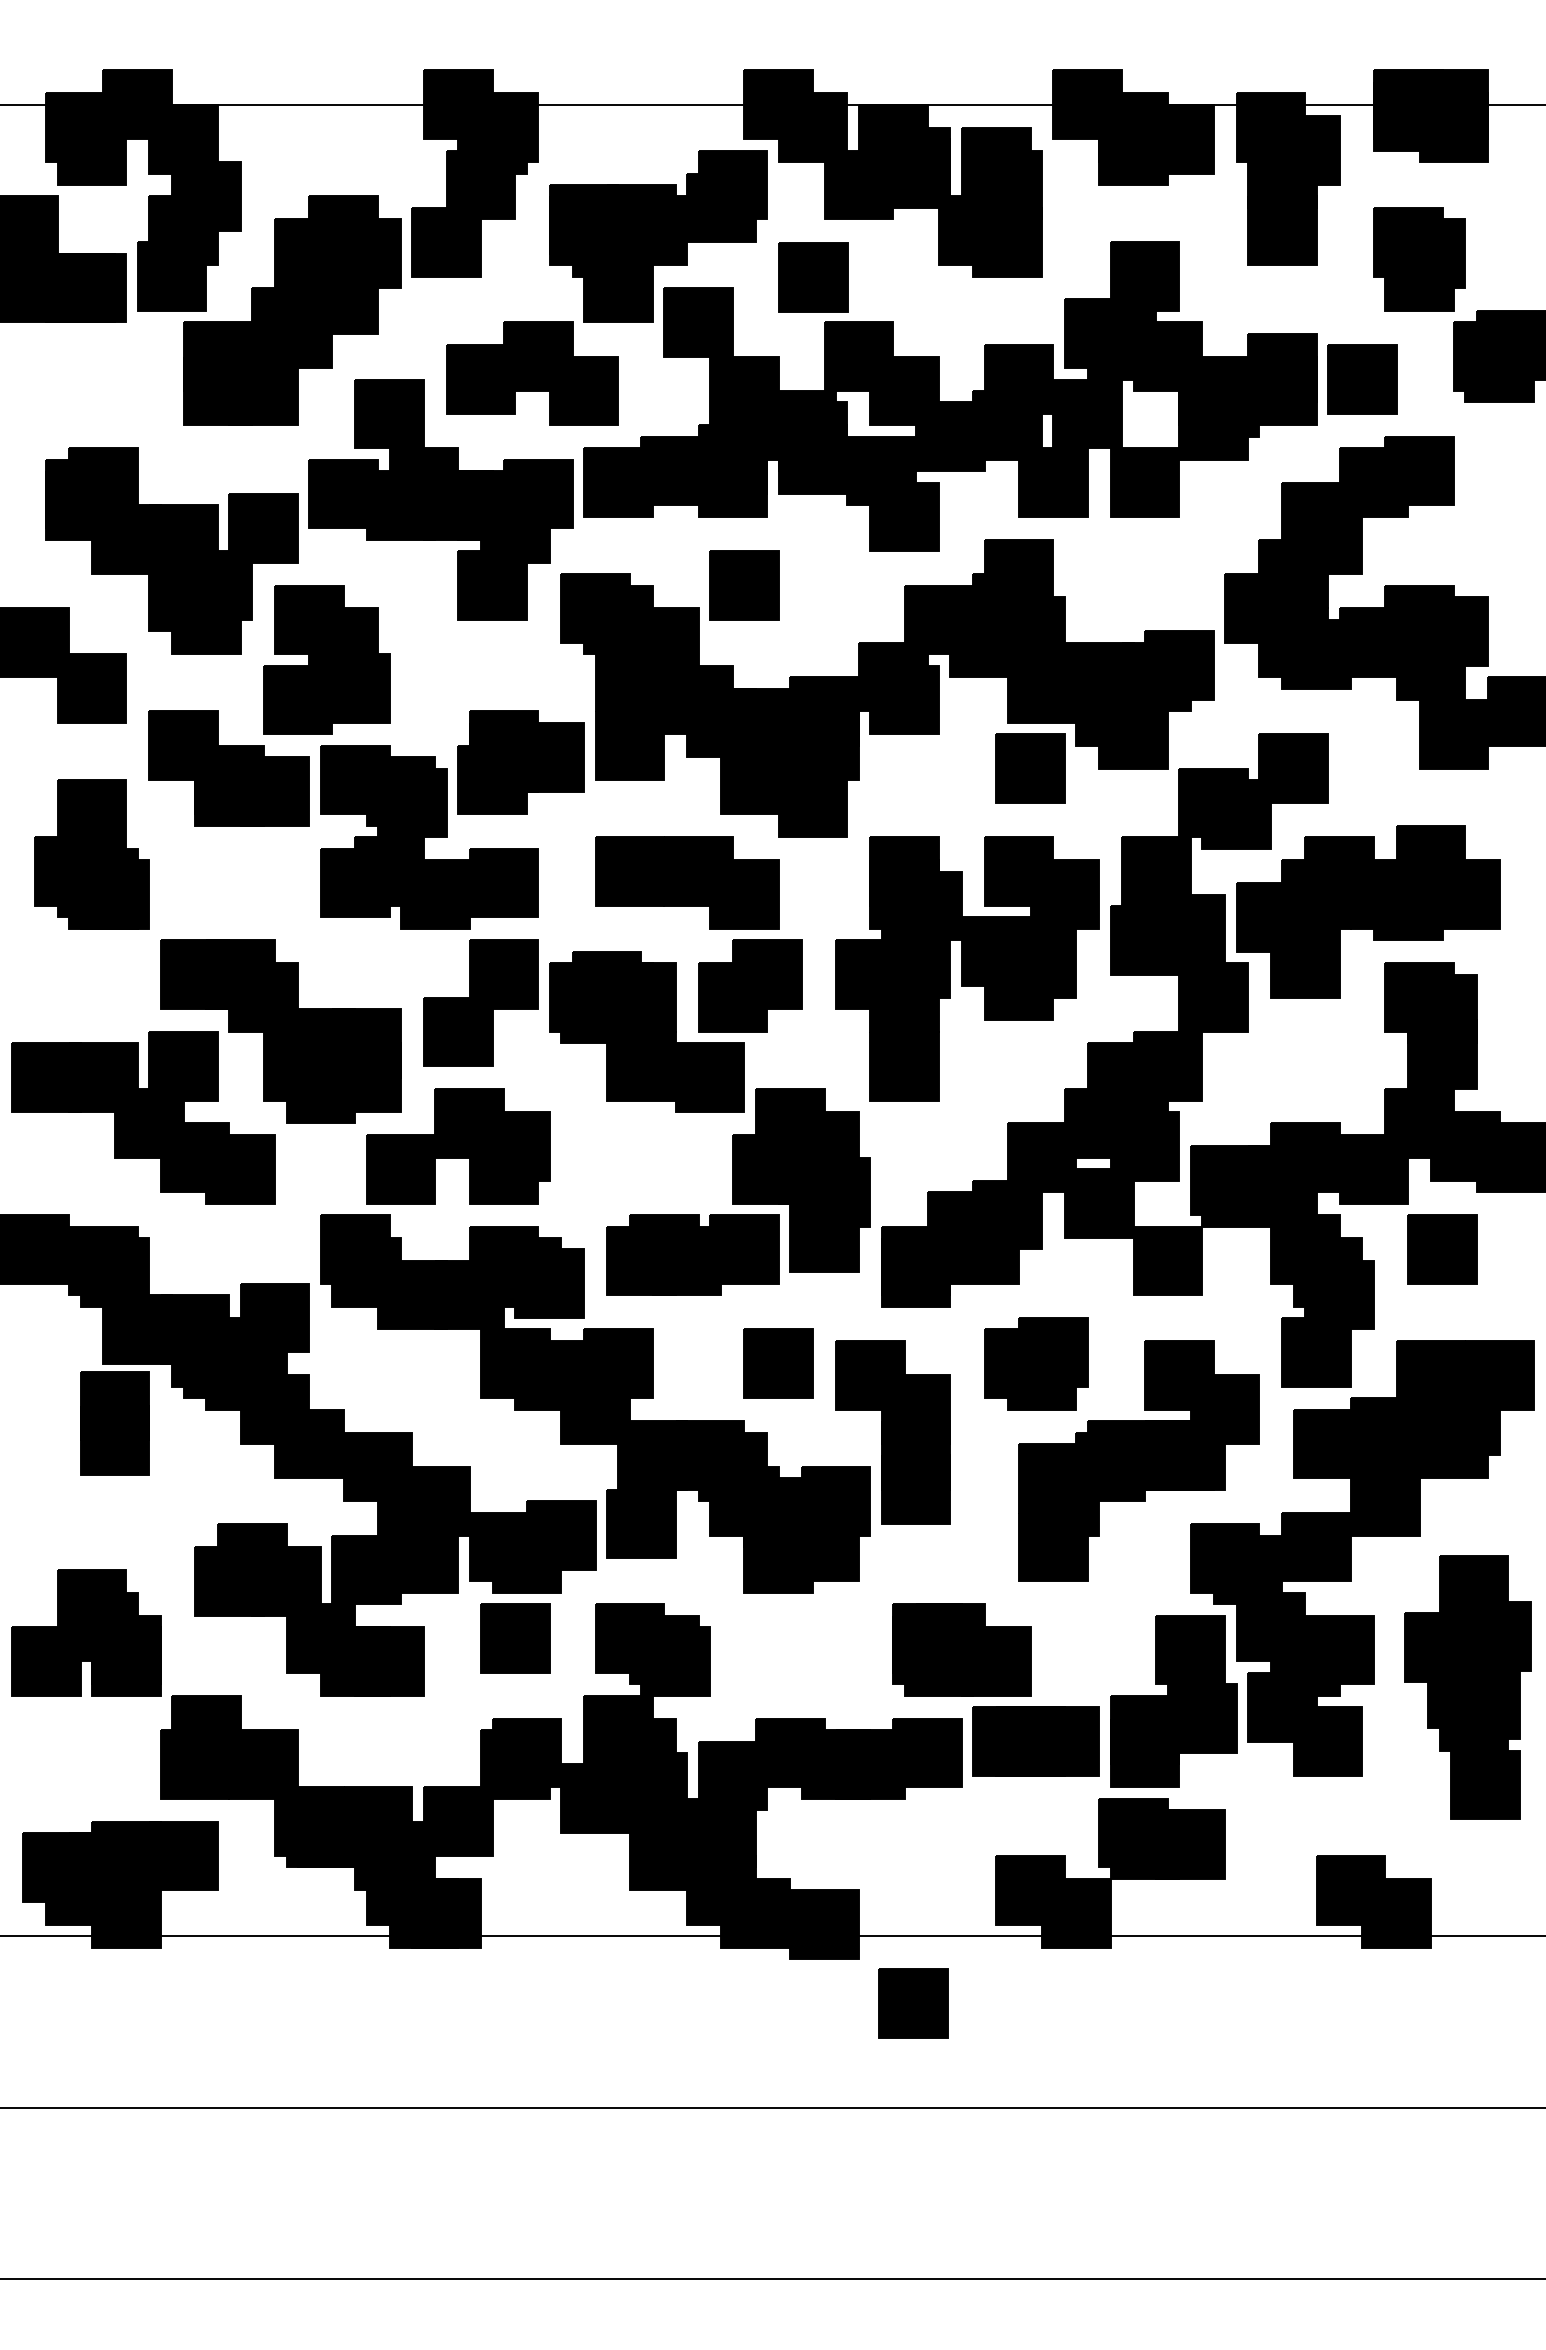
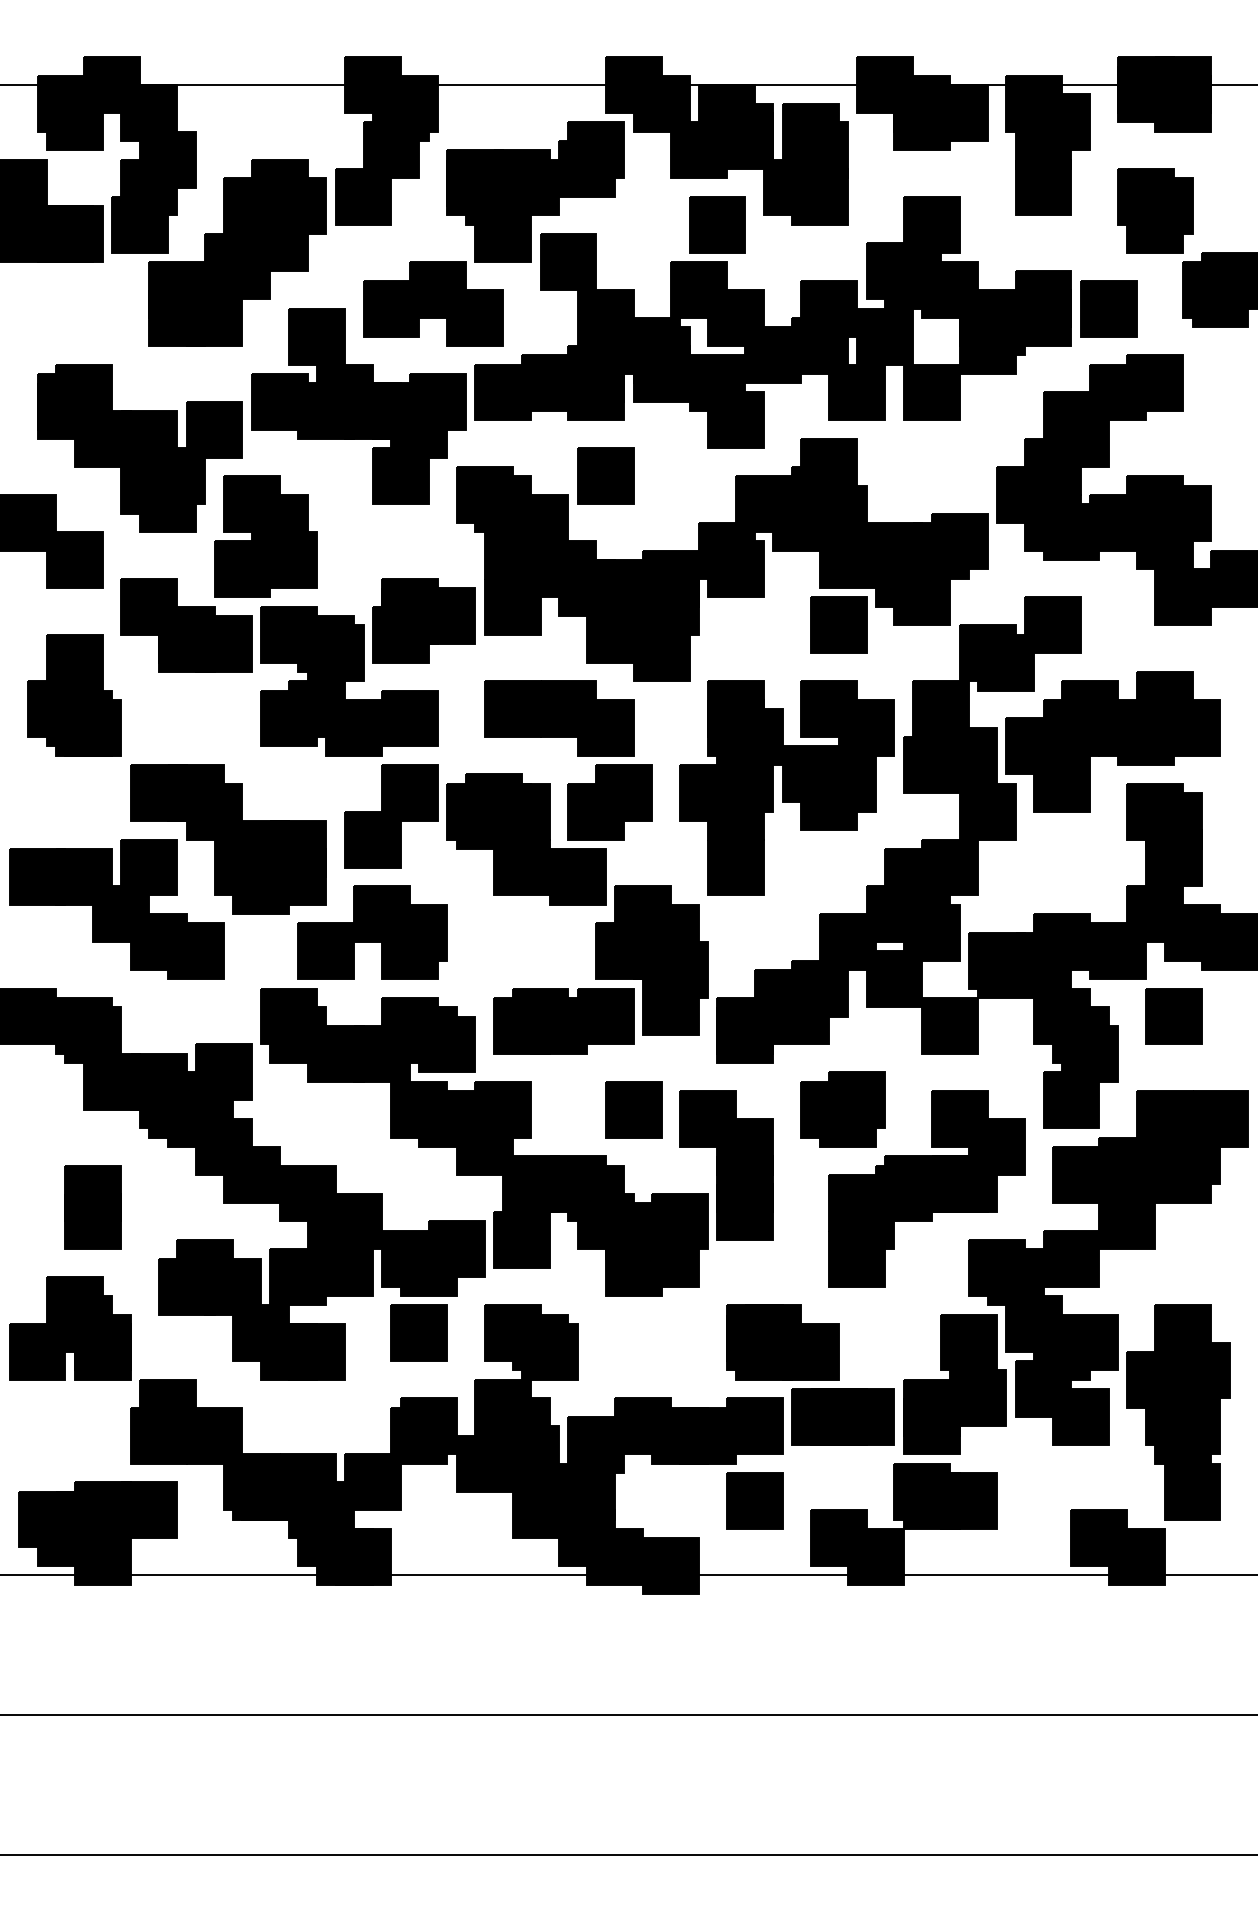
part: (813, 277) -> (717, 224), moved
part: (114, 1423) -> (93, 1207), moved
part: (1467, 1687) -> (1177, 1412), moved
part: (913, 2003) -> (754, 1500), moved

